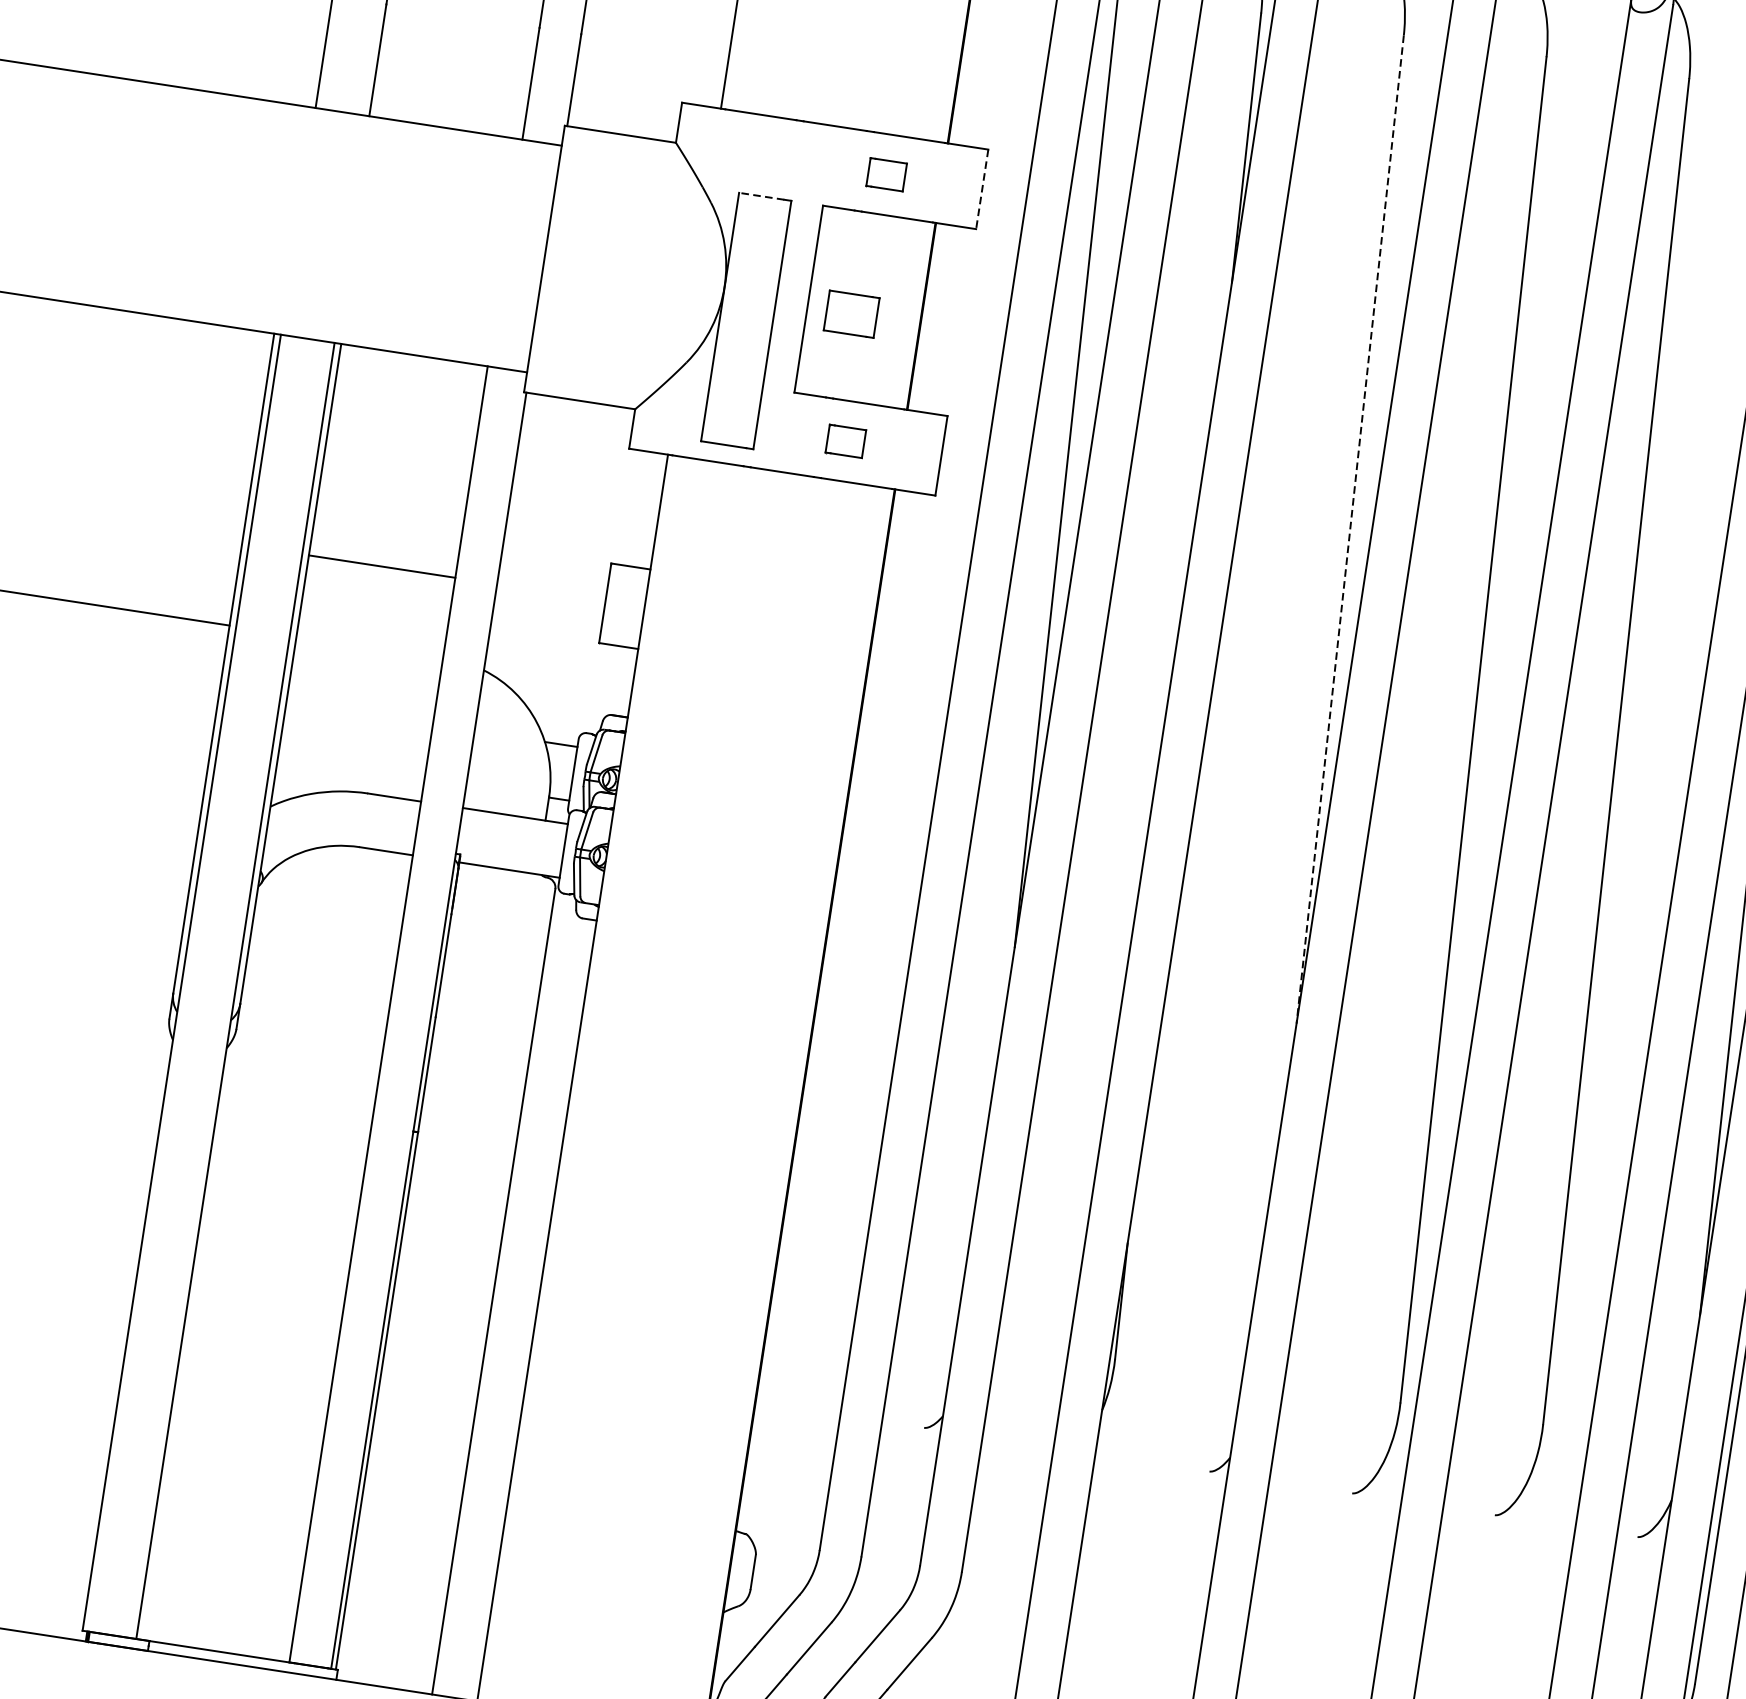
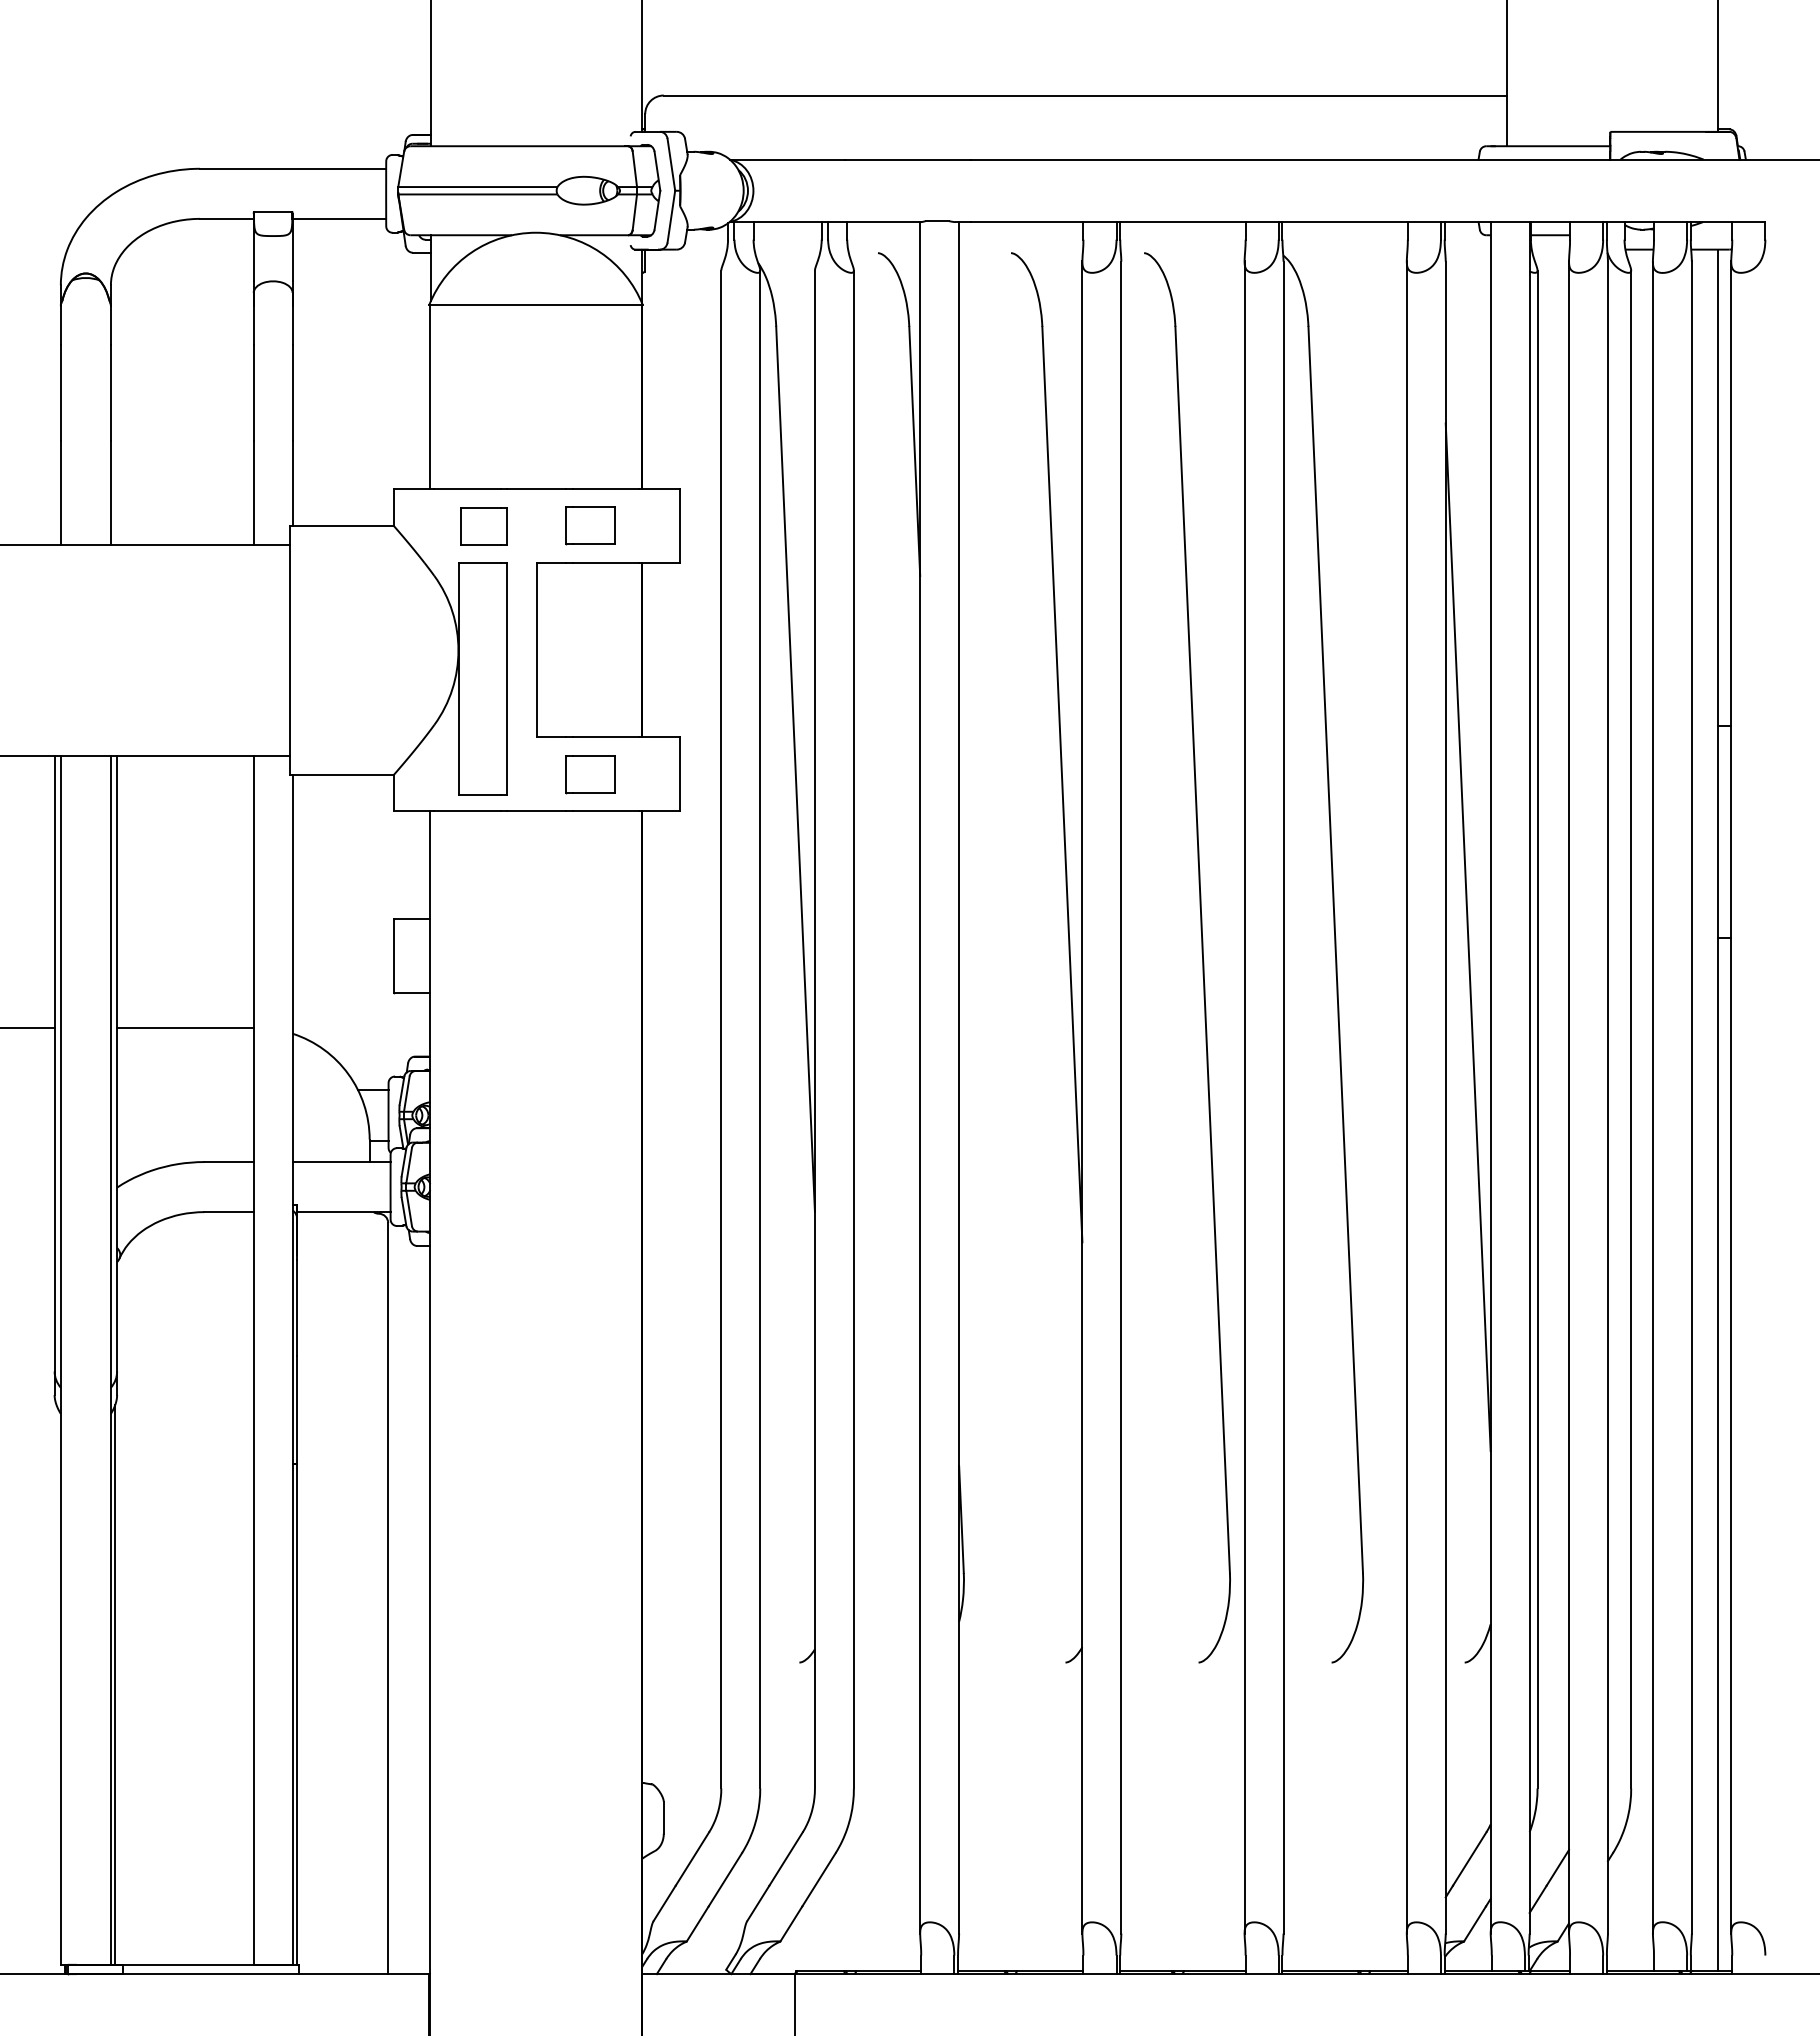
part: (886, 174) -> (590, 525), size x1.43
line: (981, 189) -> (679, 526), dashed -> solid
line: (761, 195) -> (479, 562), dashed -> solid
part: (851, 313) -> (483, 526), moved
part: (845, 441) -> (590, 774), size x1.43
line: (1350, 530) -> (1062, 785), dashed -> solid
line: (382, 566) -> (185, 1028), moved
line: (187, 1339) -> (115, 1684), added

